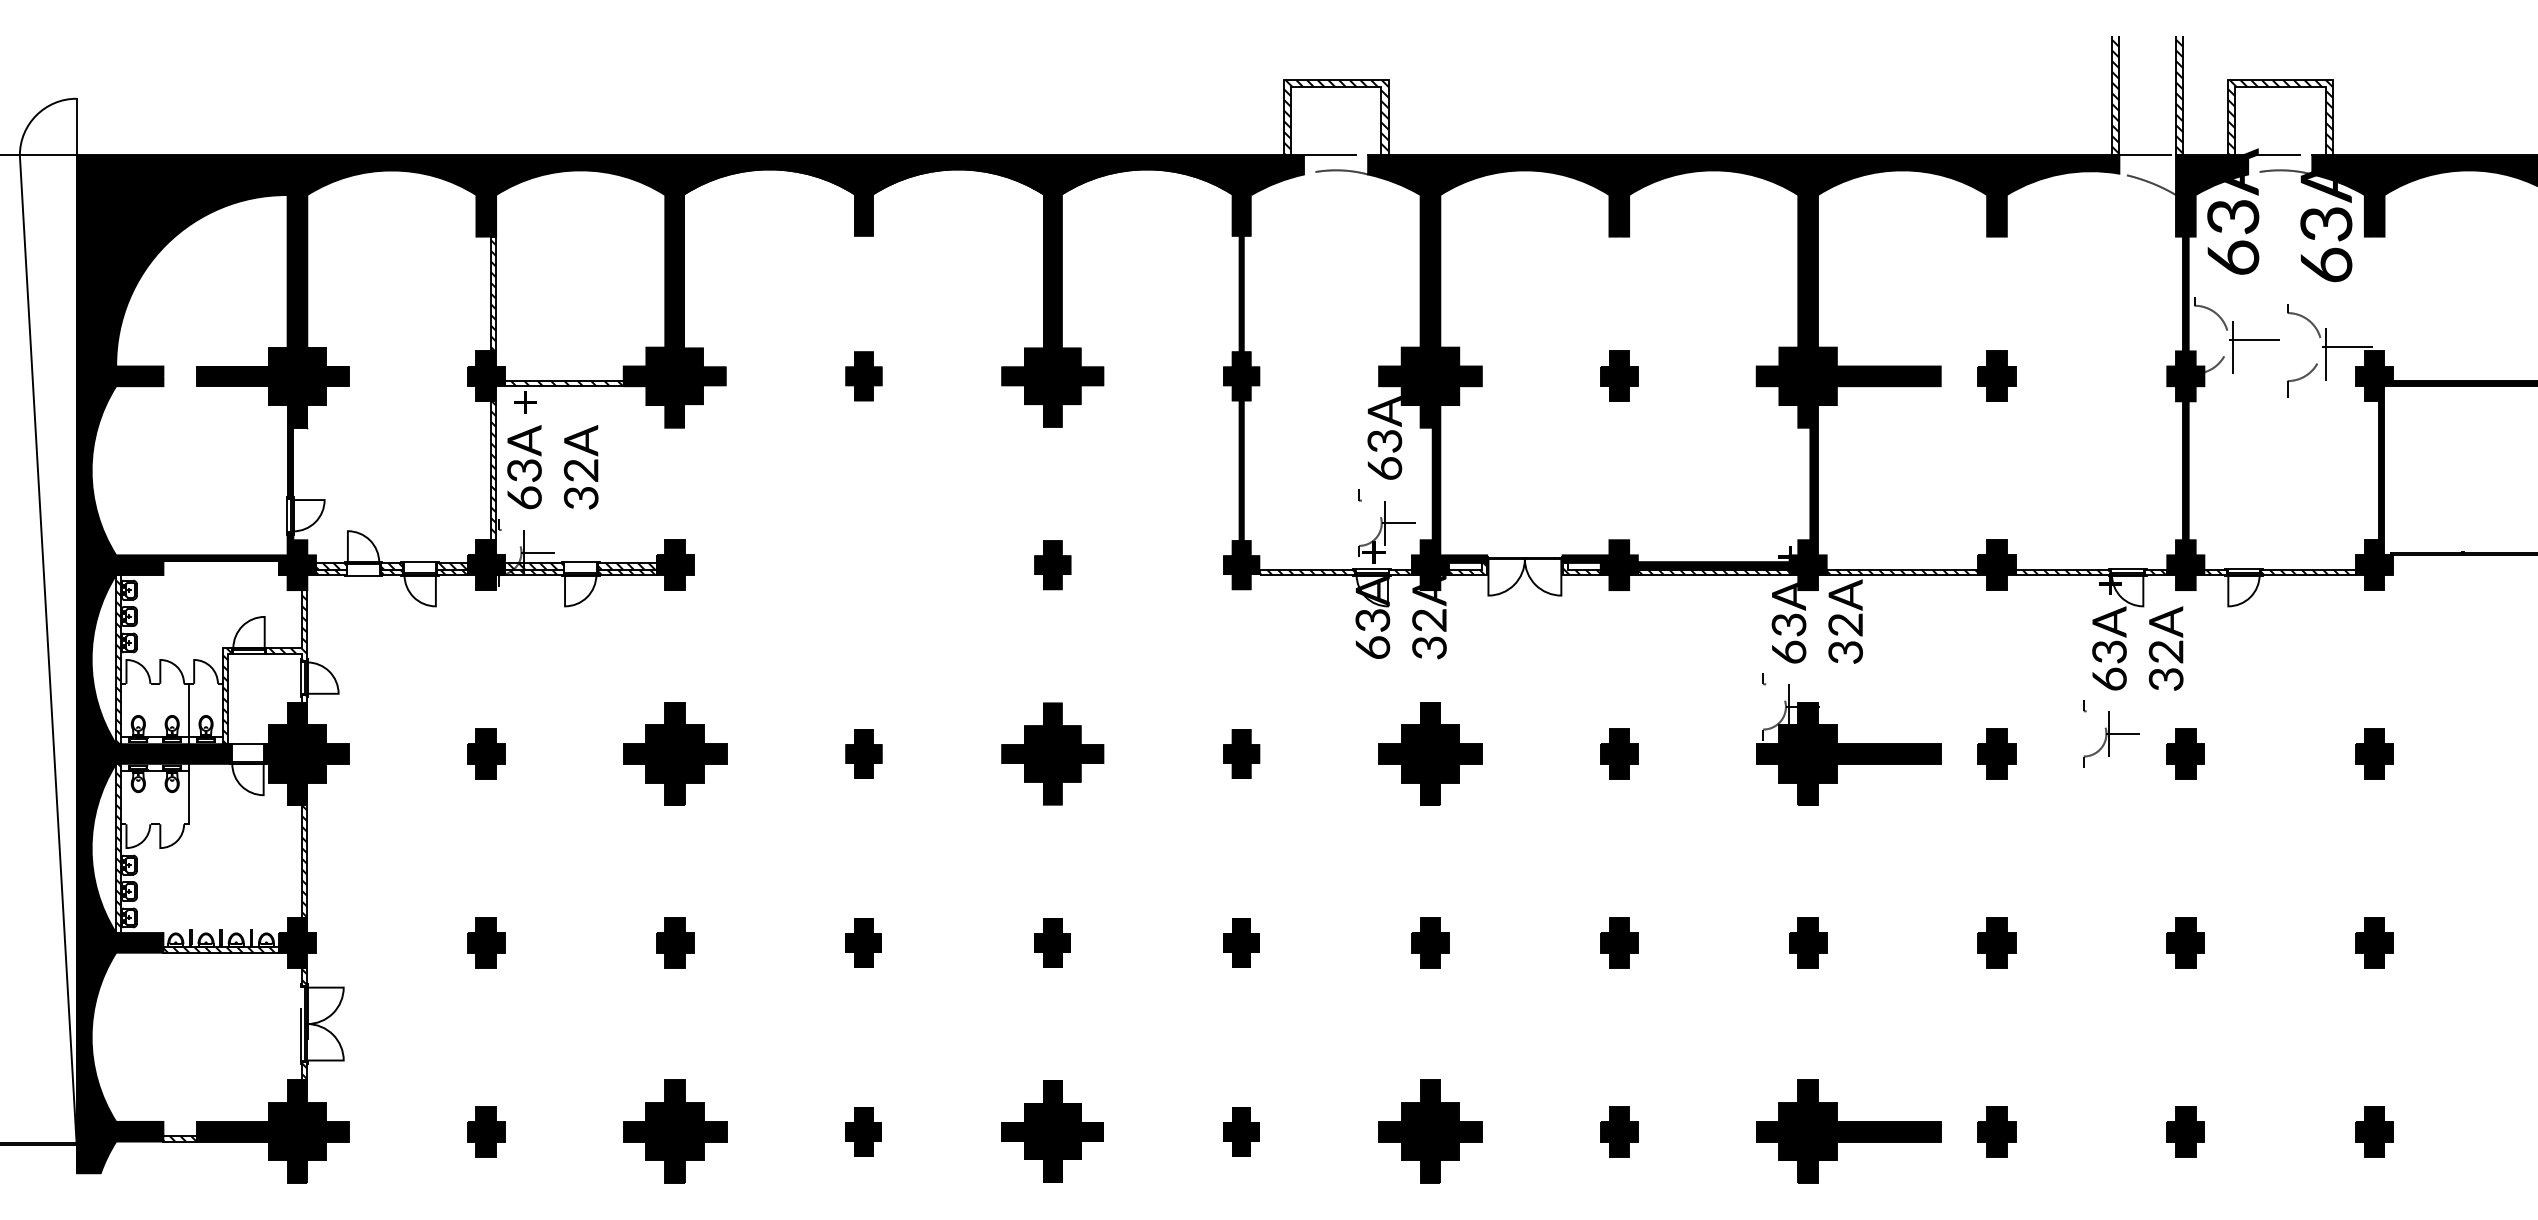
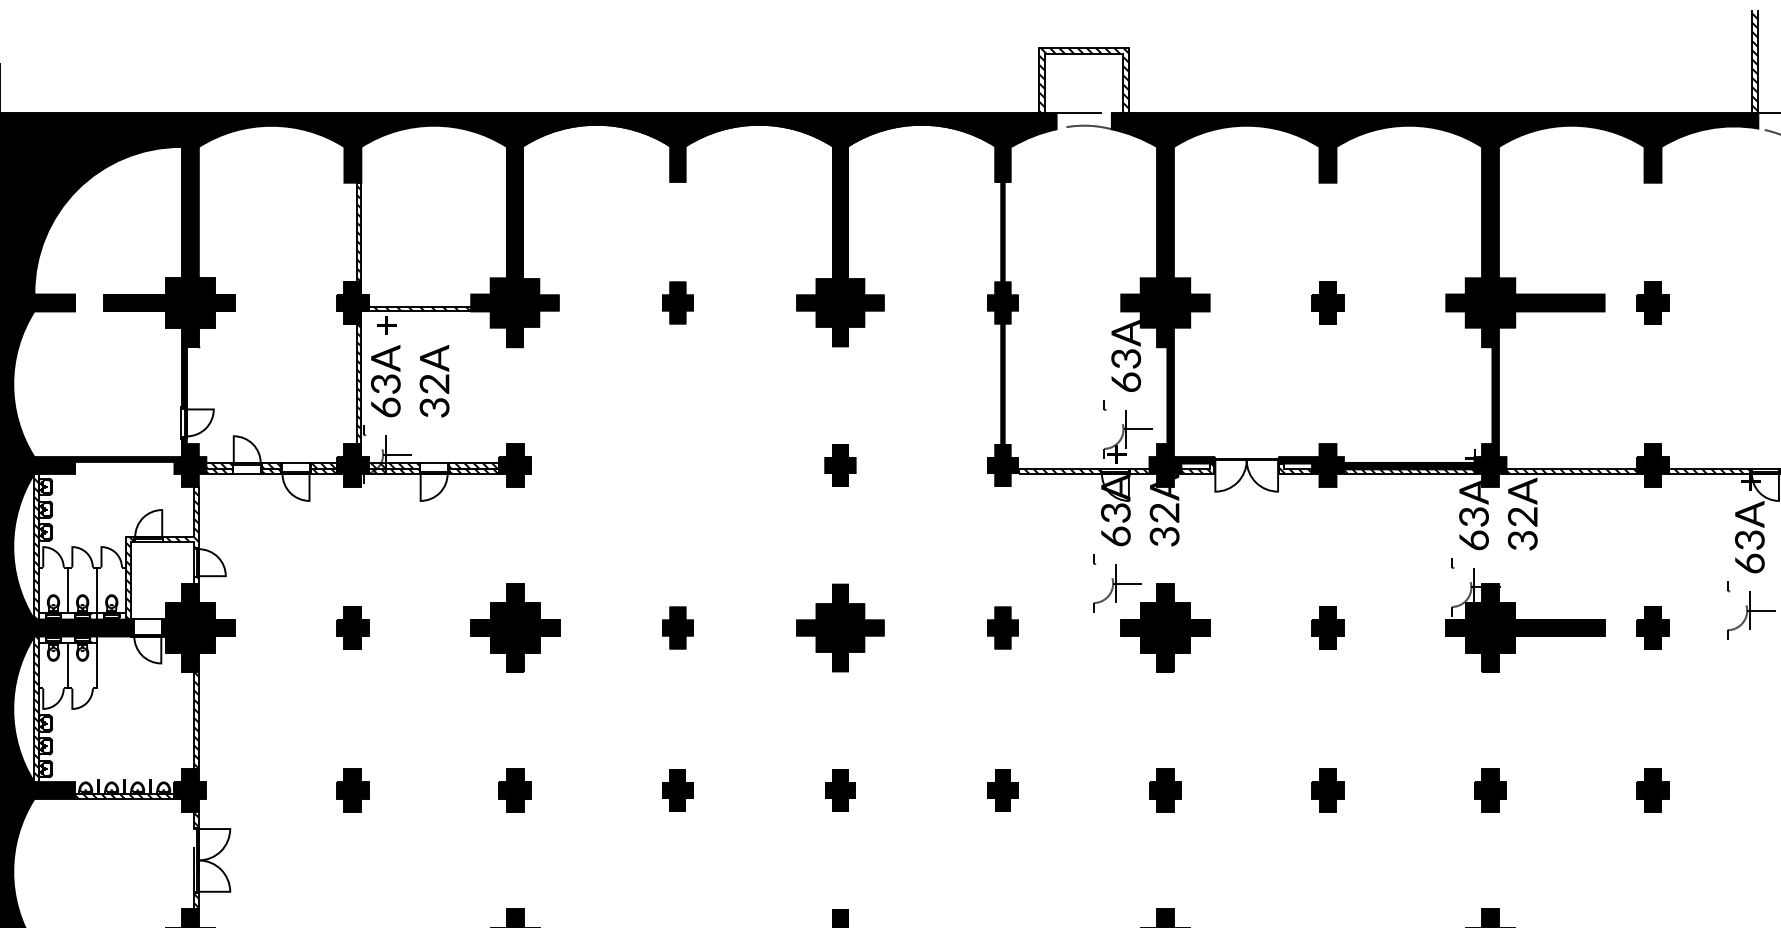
part: (1374, 701) -> (1117, 582), added
line: (155, 709) -> (68, 589), added
line: (155, 797) -> (68, 665), added

